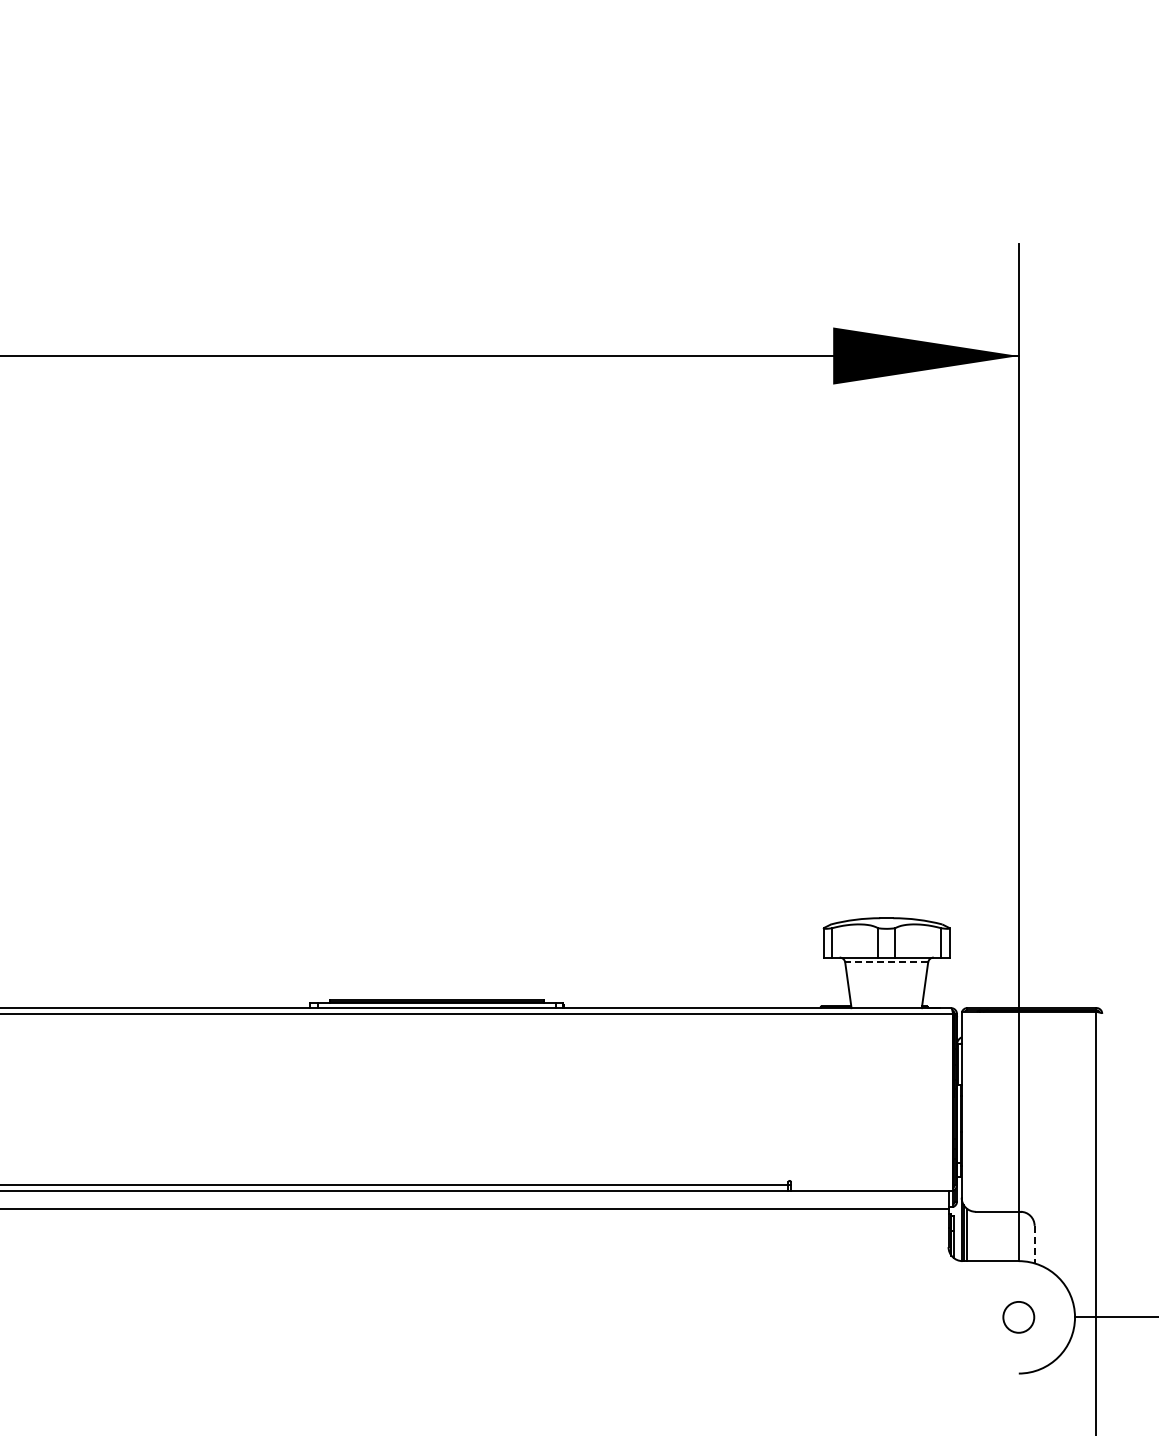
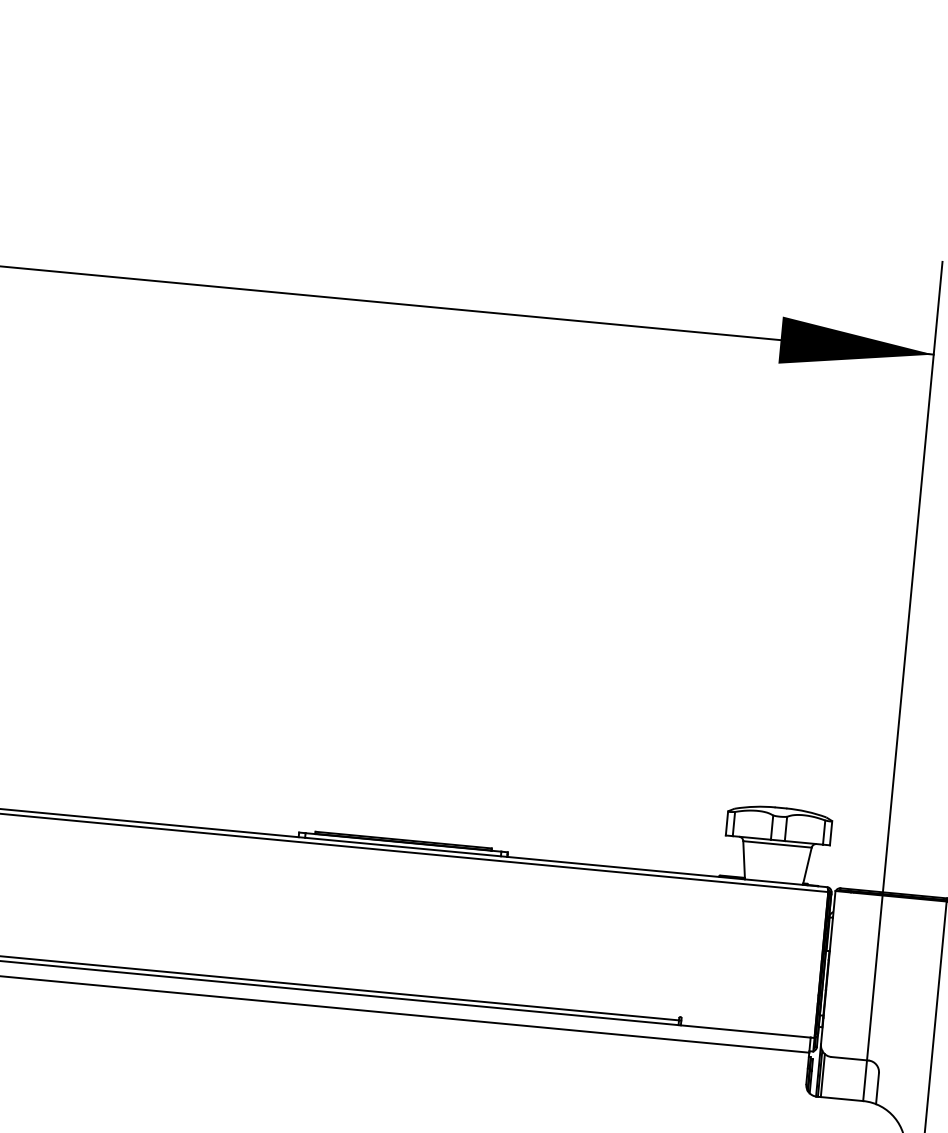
line: (886, 962) -> (777, 844), dashed -> solid
line: (1034, 1244) -> (877, 1088), dashed -> solid

